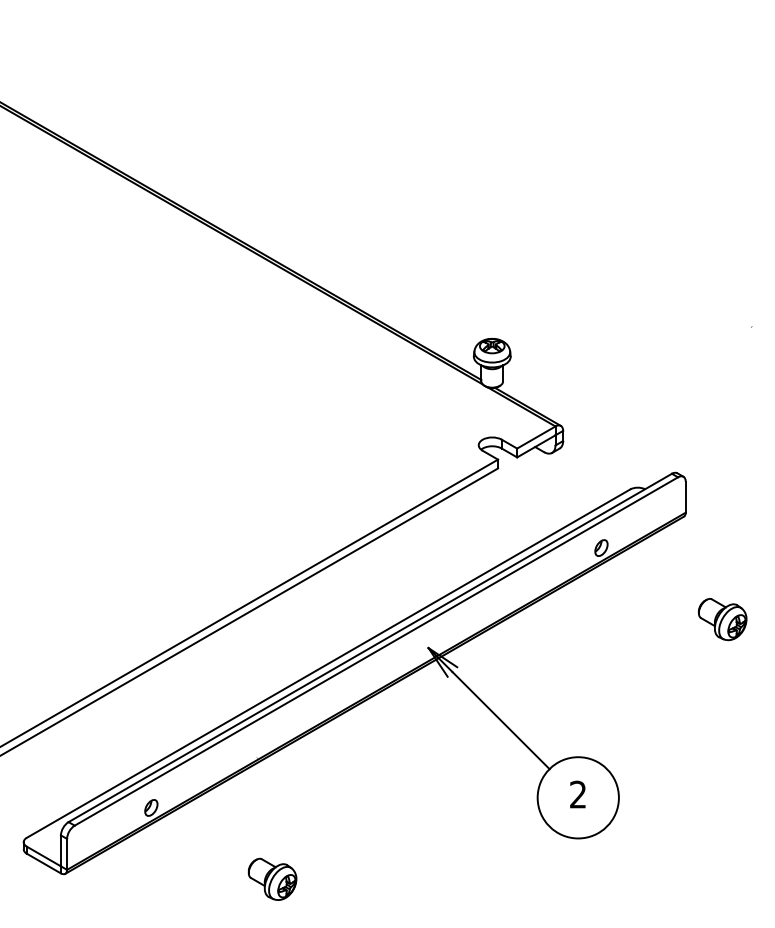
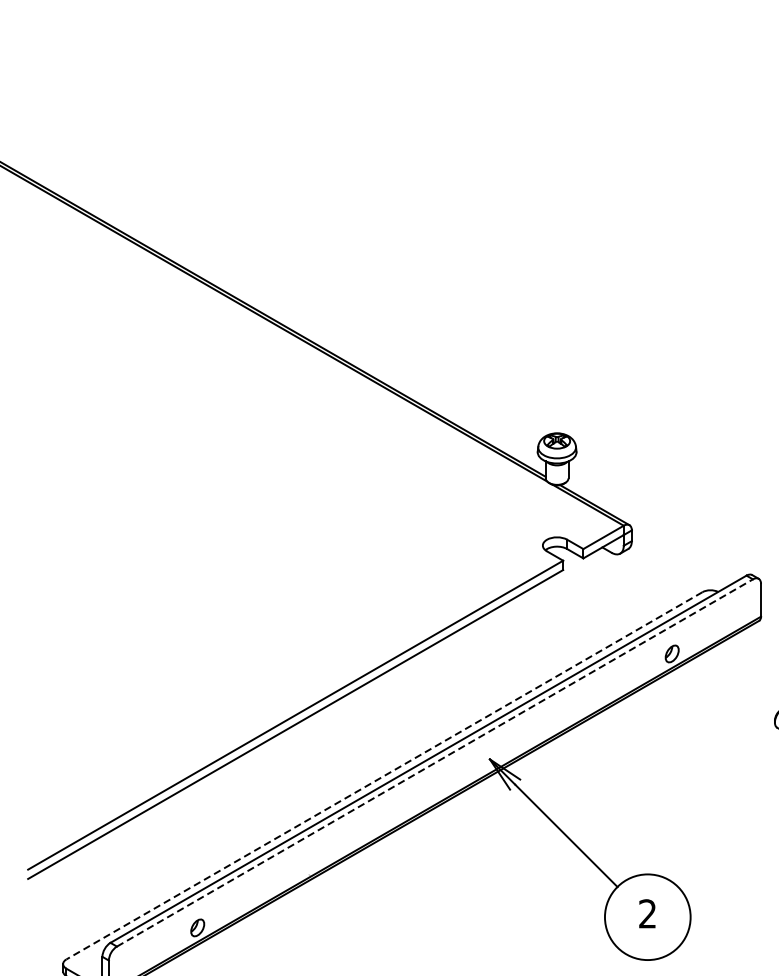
line: (376, 651) -> (435, 762), solid -> dashed
line: (328, 663) -> (384, 775), solid -> dashed

